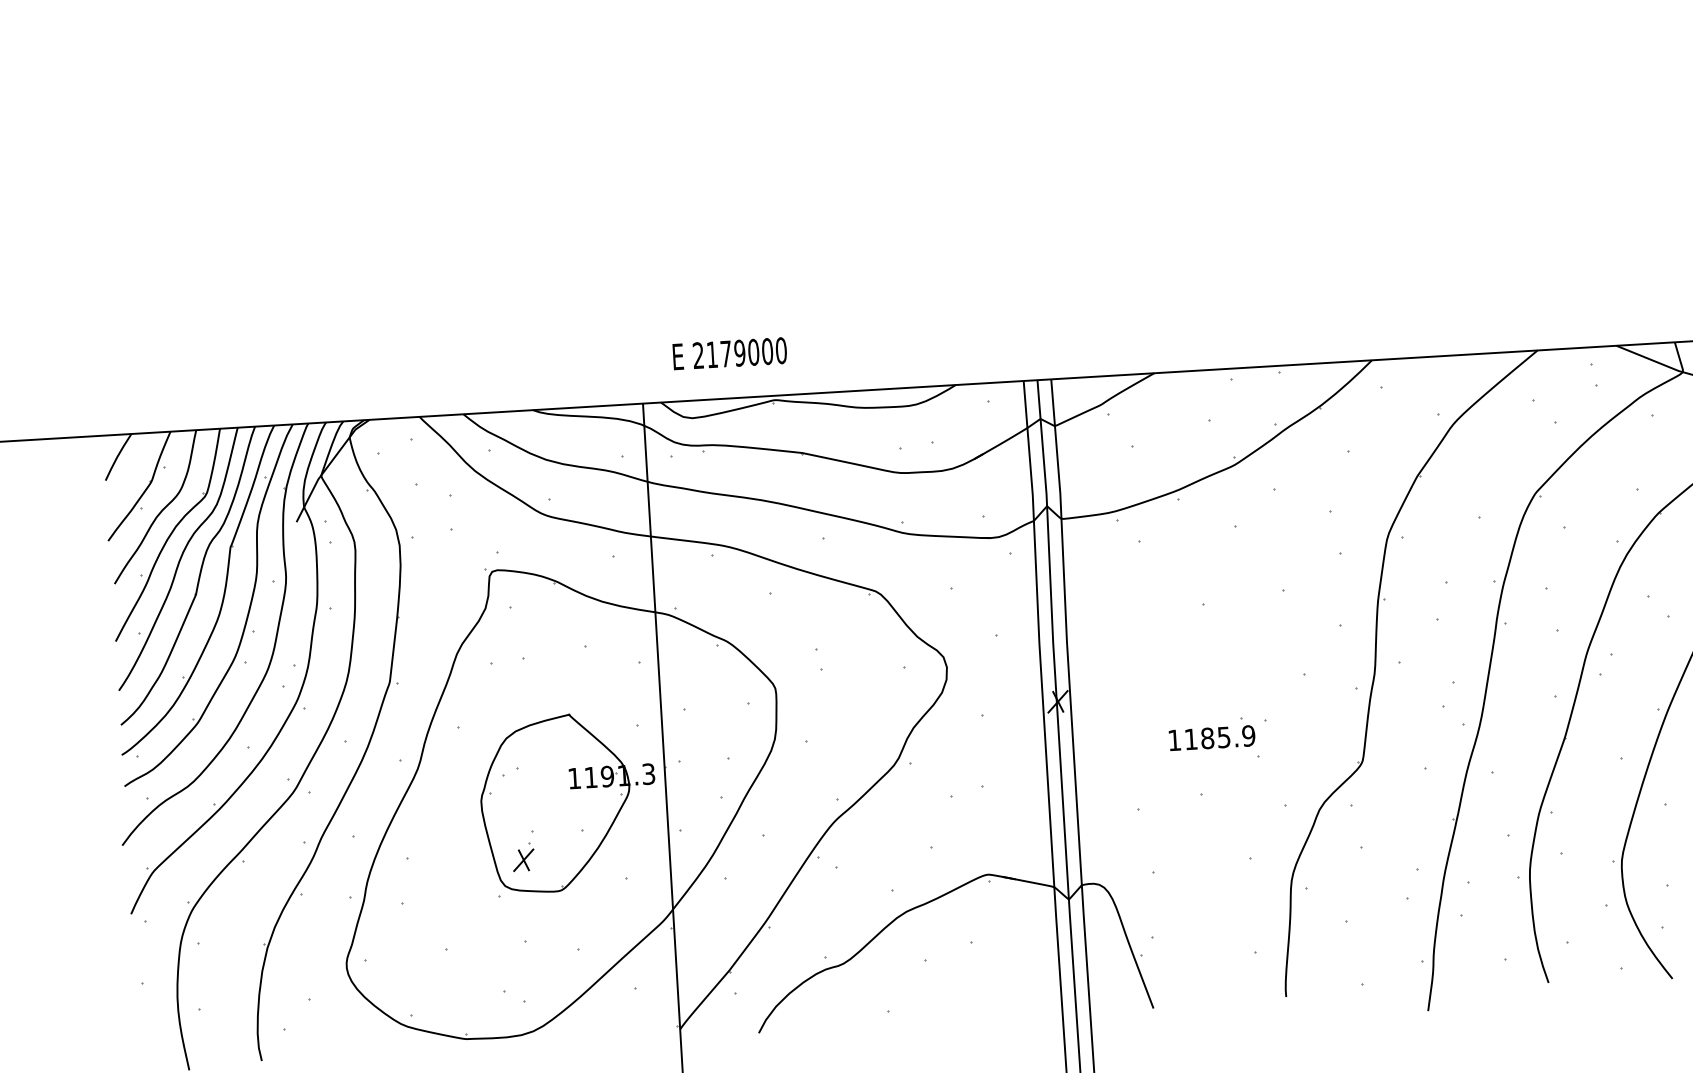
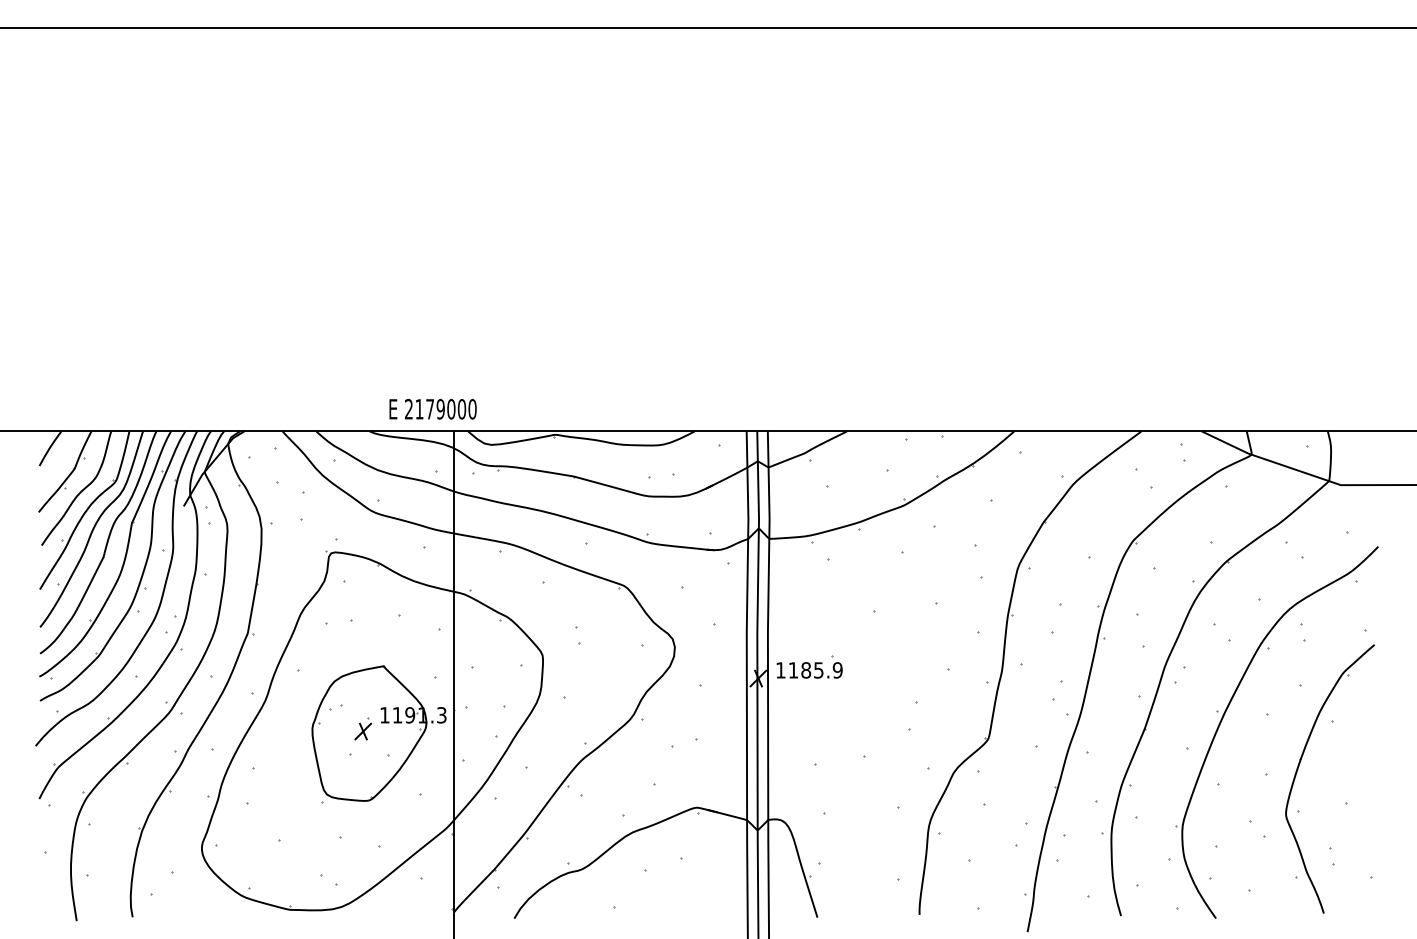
text: (729, 354) -> (432, 409), moved
part: (1211, 733) -> (809, 666), moved
part: (523, 856) -> (363, 728), moved

